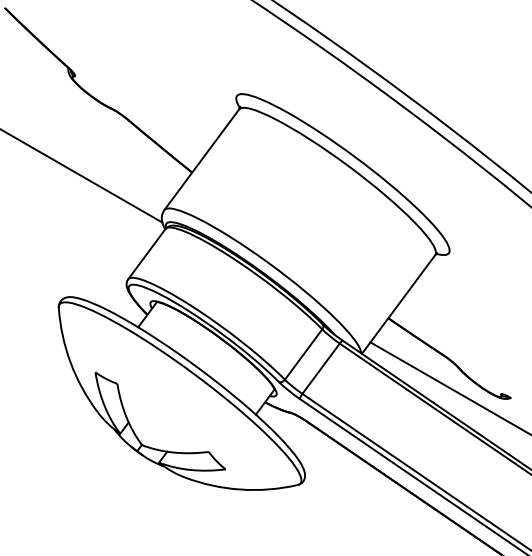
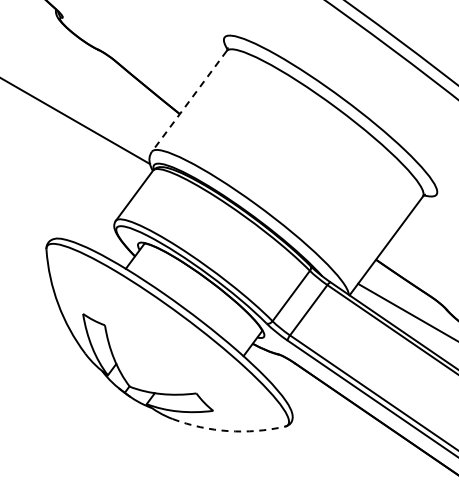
line: (201, 159) -> (189, 101), solid -> dashed
arc: (240, 489) -> (228, 431), solid -> dashed

